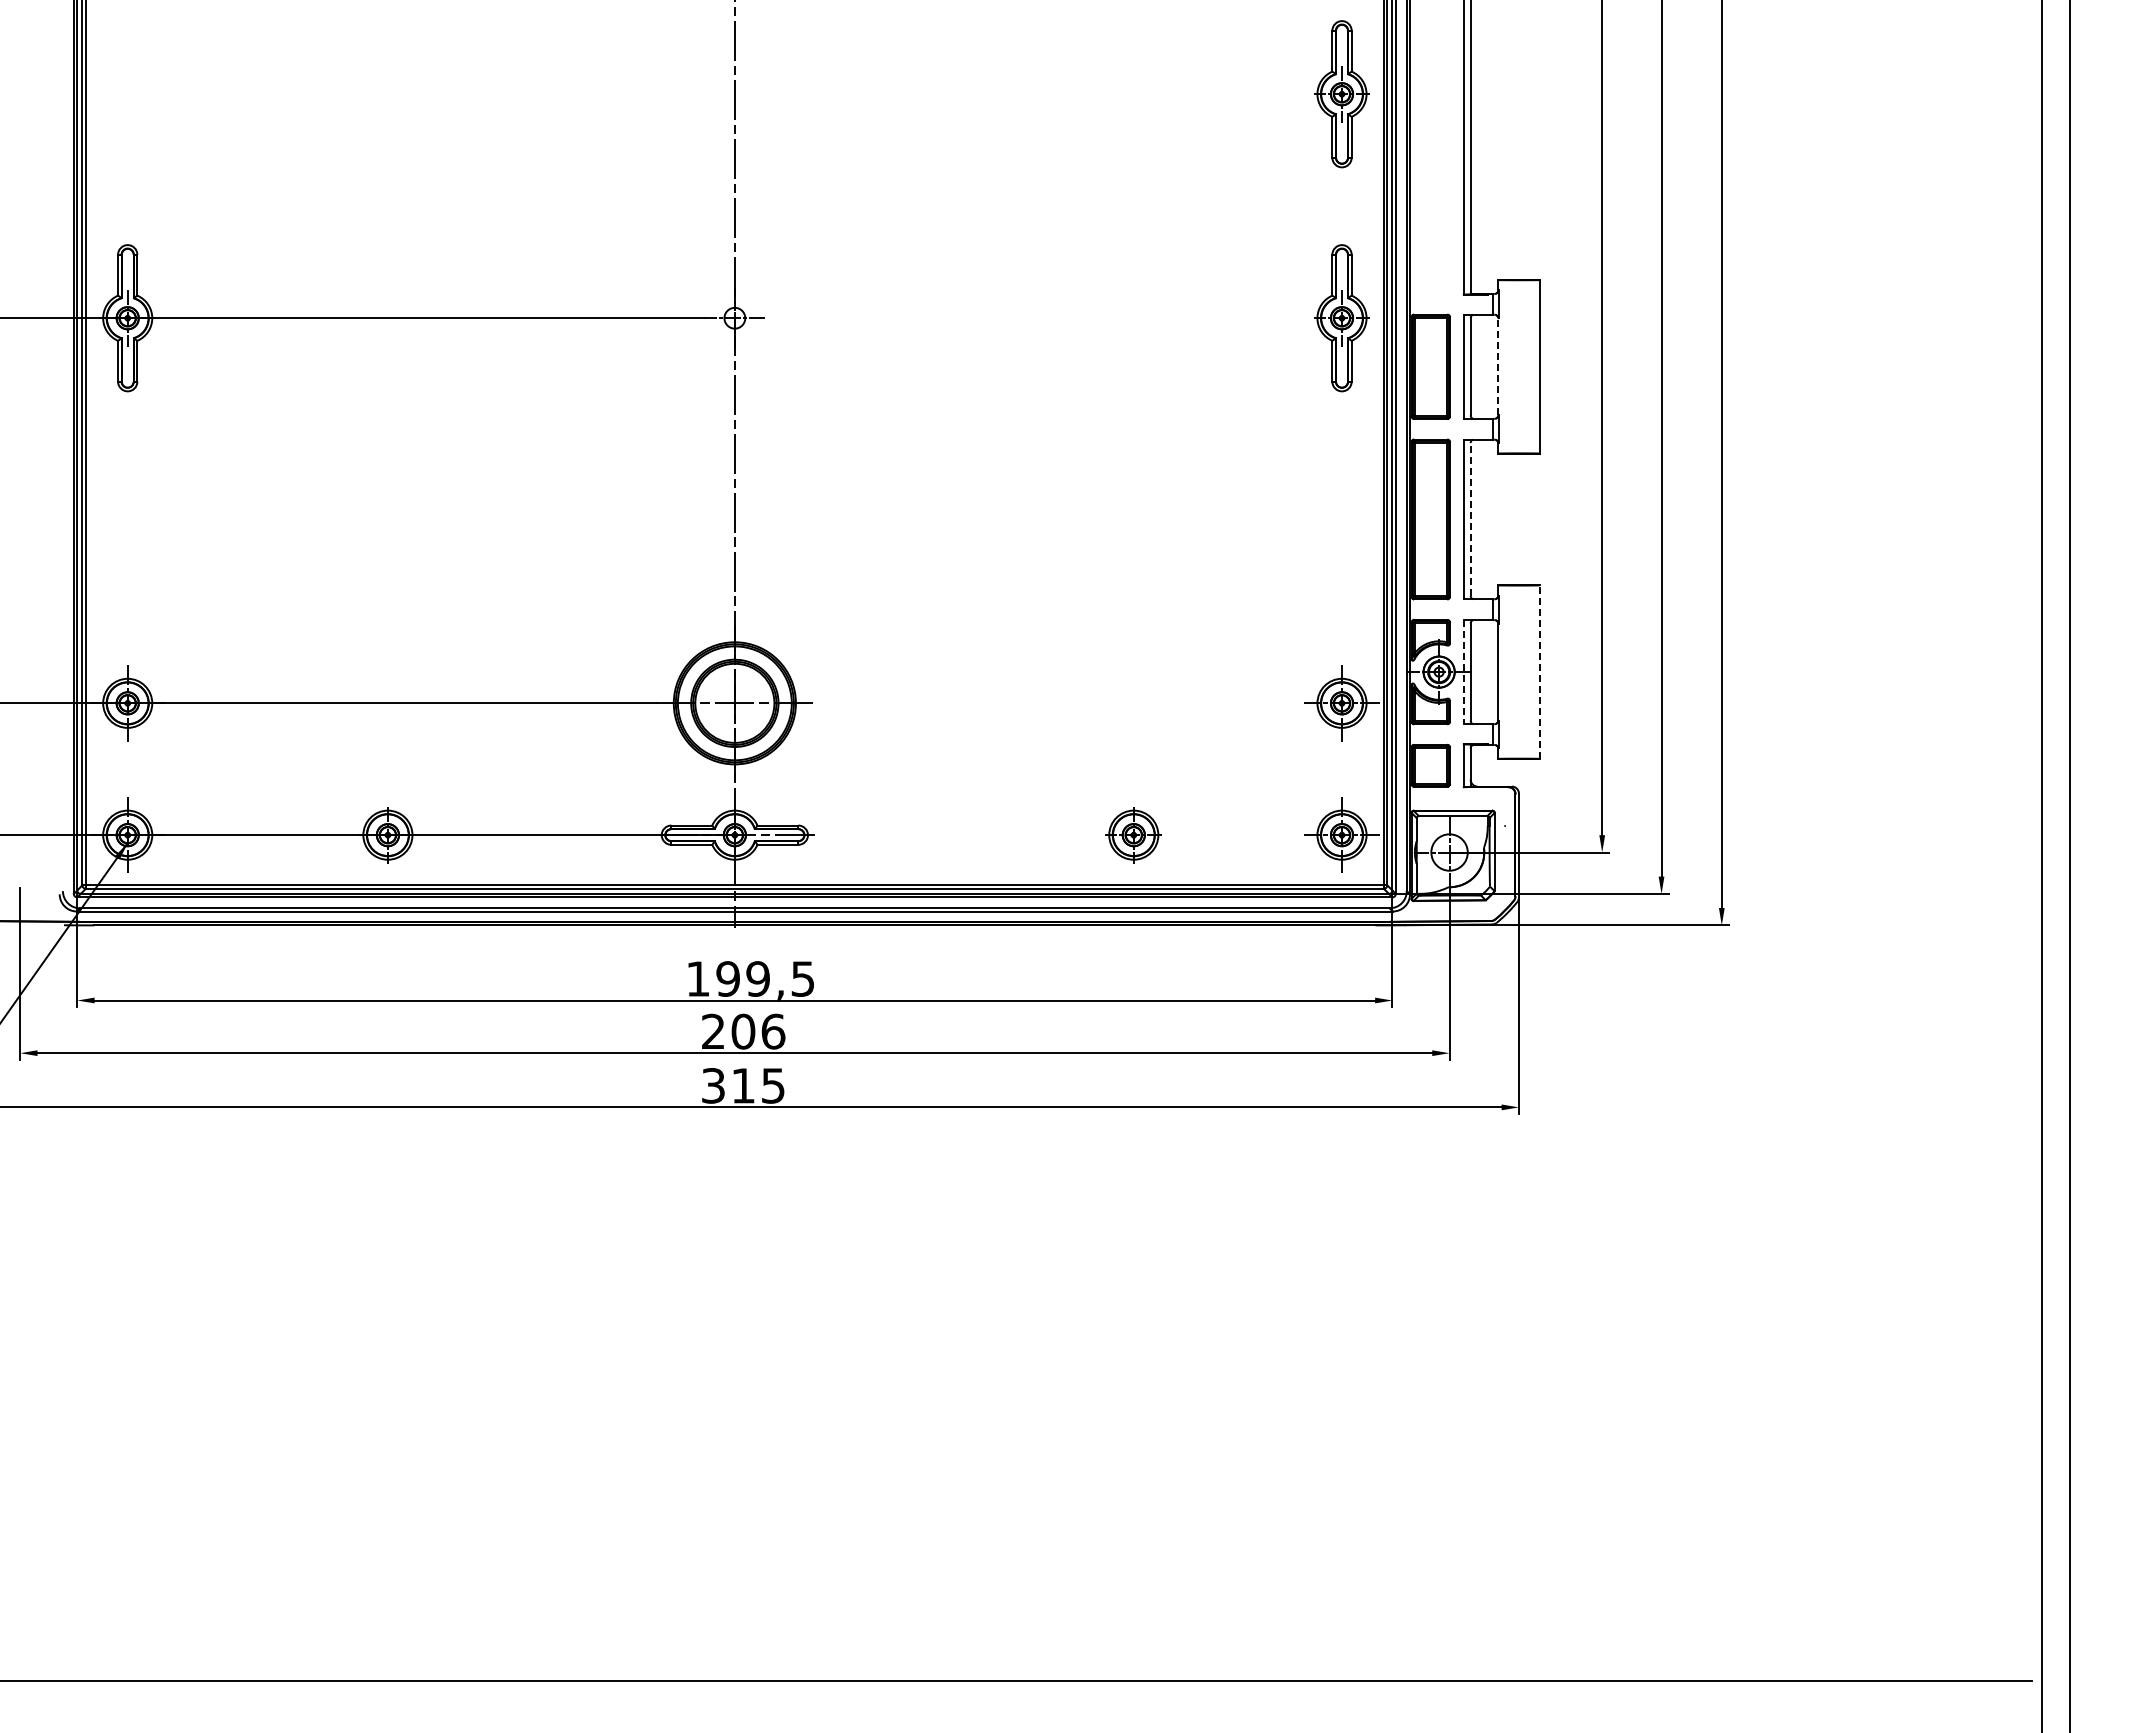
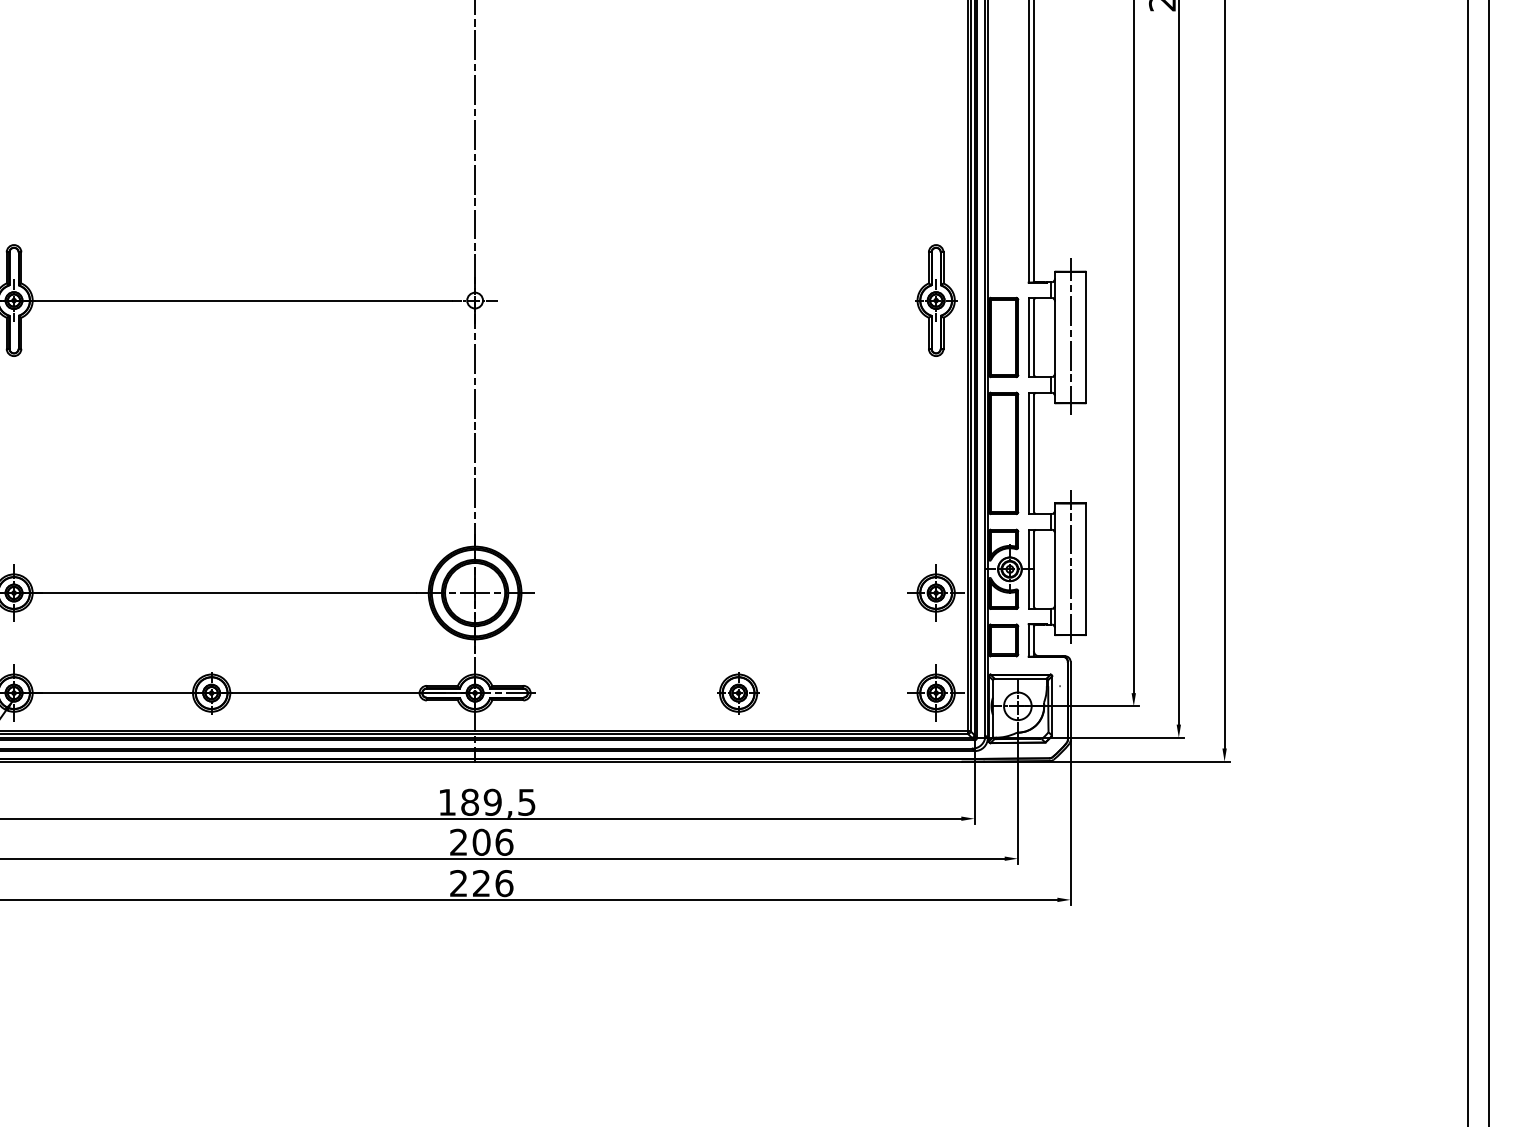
part: (1341, 94) -> (935, 130), removed
line: (1518, 365) -> (1070, 336), added
line: (1498, 366) -> (1055, 337), dashed -> solid
line: (1470, 518) -> (1033, 452), dashed -> solid
line: (1518, 669) -> (1070, 567), added
line: (1463, 672) -> (1028, 569), dashed -> solid
line: (1539, 672) -> (1086, 569), dashed -> solid
part: (1133, 835) -> (738, 693), moved
text: (728, 978) -> (470, 801), 199,5 -> 189,5
text: (743, 1085) -> (481, 883), 315 -> 226

